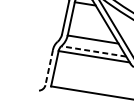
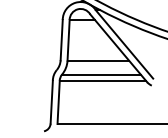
line: (93, 51) -> (100, 74), dashed -> solid
line: (48, 67) -> (51, 102), dashed -> solid

